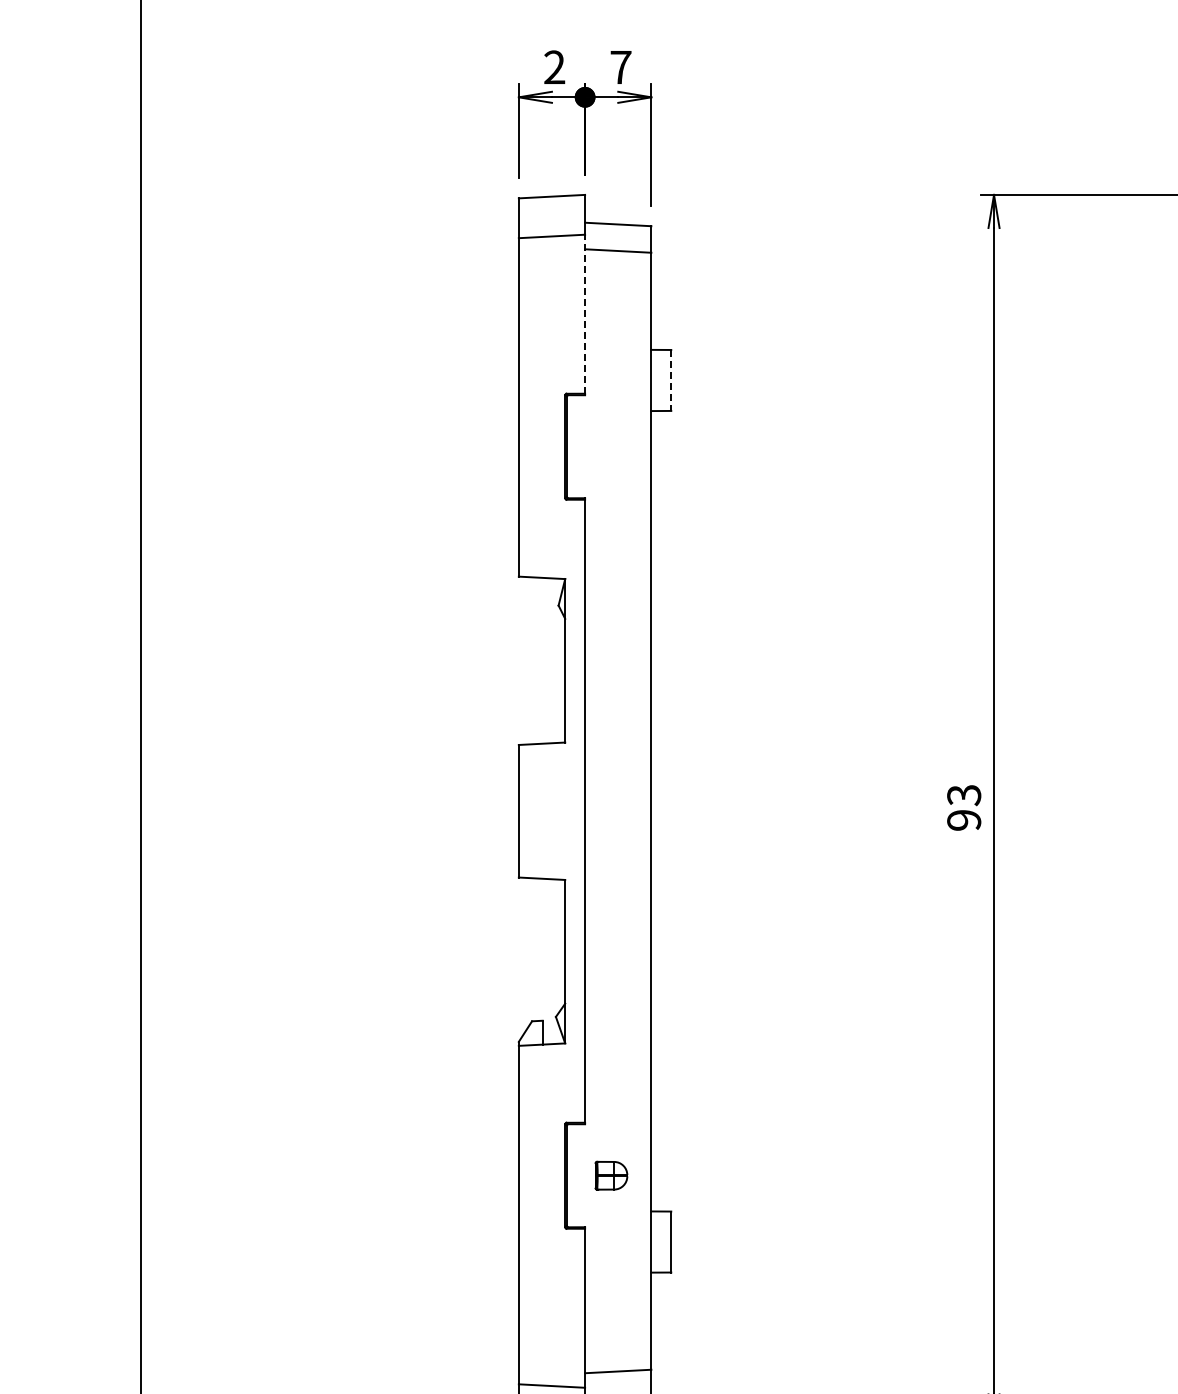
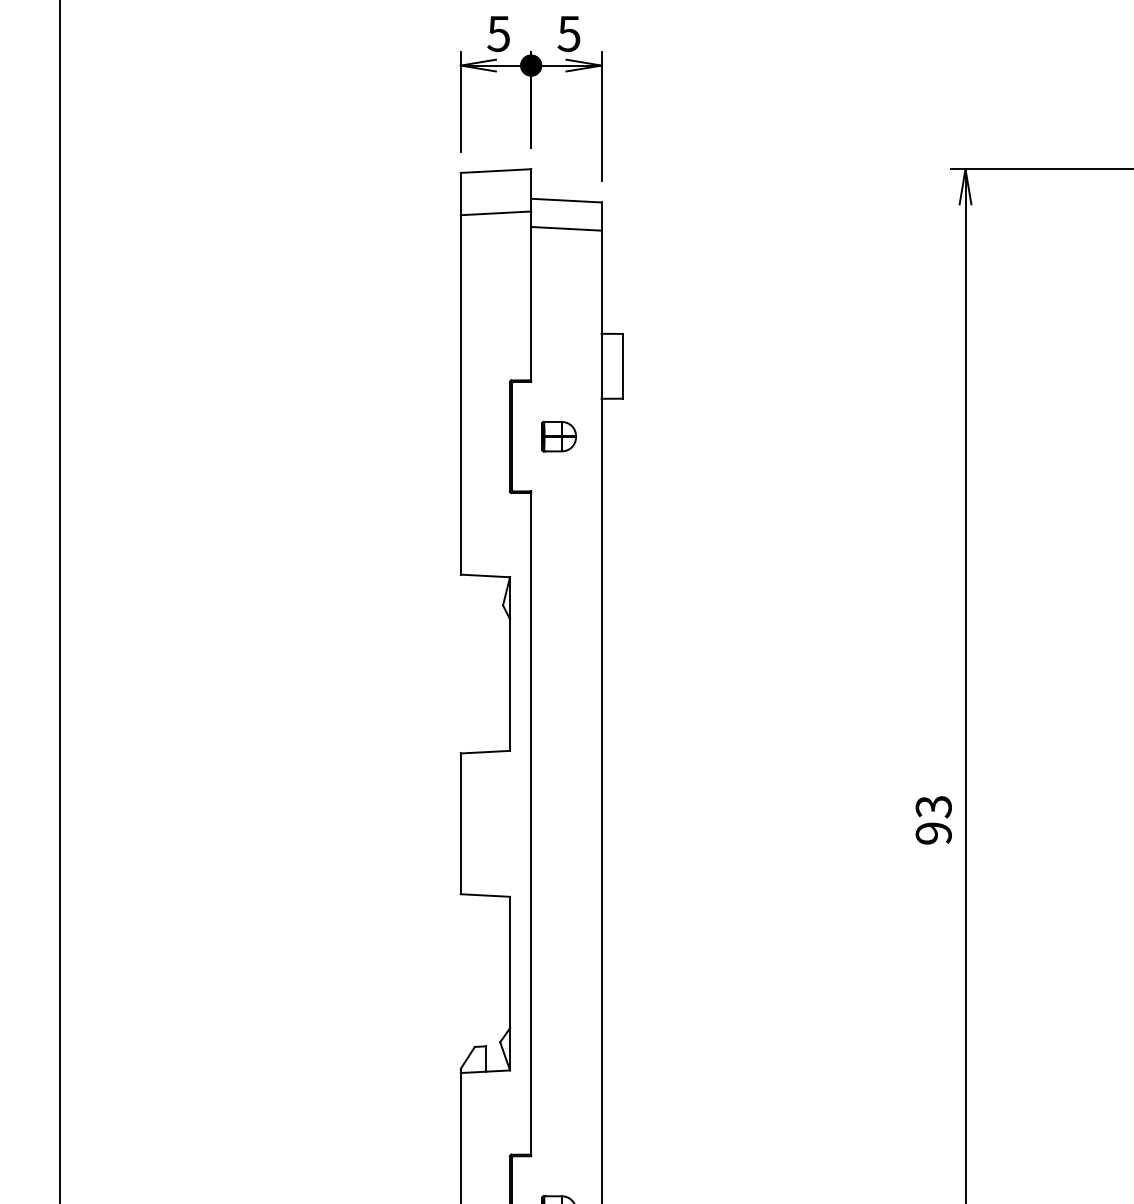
text: (554, 67) -> (498, 33), 2 -> 5
text: (620, 67) -> (568, 33), 7 -> 5
line: (585, 314) -> (531, 296), dashed -> solid
line: (671, 380) -> (622, 366), dashed -> solid
part: (611, 446) -> (559, 436), added

